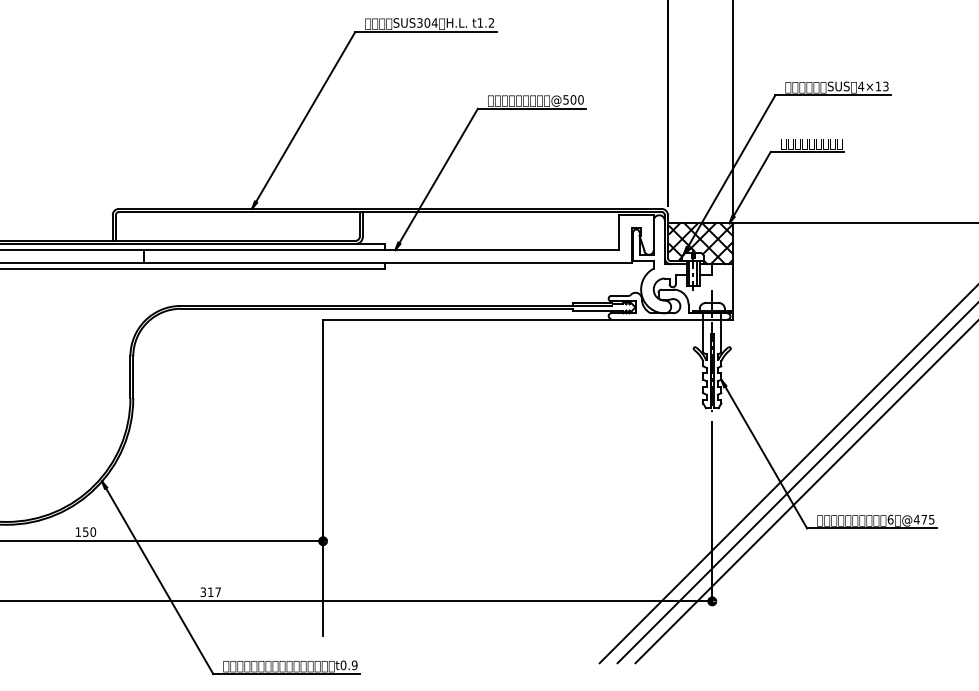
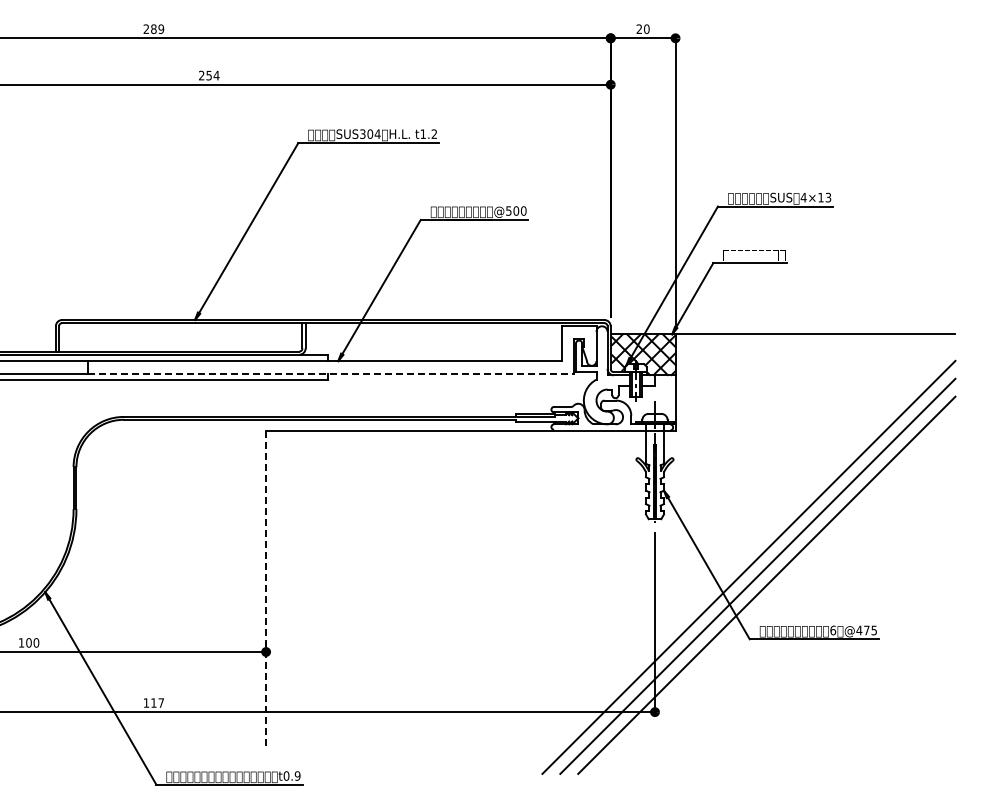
line: (388, 262) -> (331, 373), solid -> dashed
line: (323, 478) -> (266, 589), solid -> dashed
text: (85, 531) -> (28, 642), 150 -> 100
text: (203, 591) -> (146, 702), 317 -> 117

